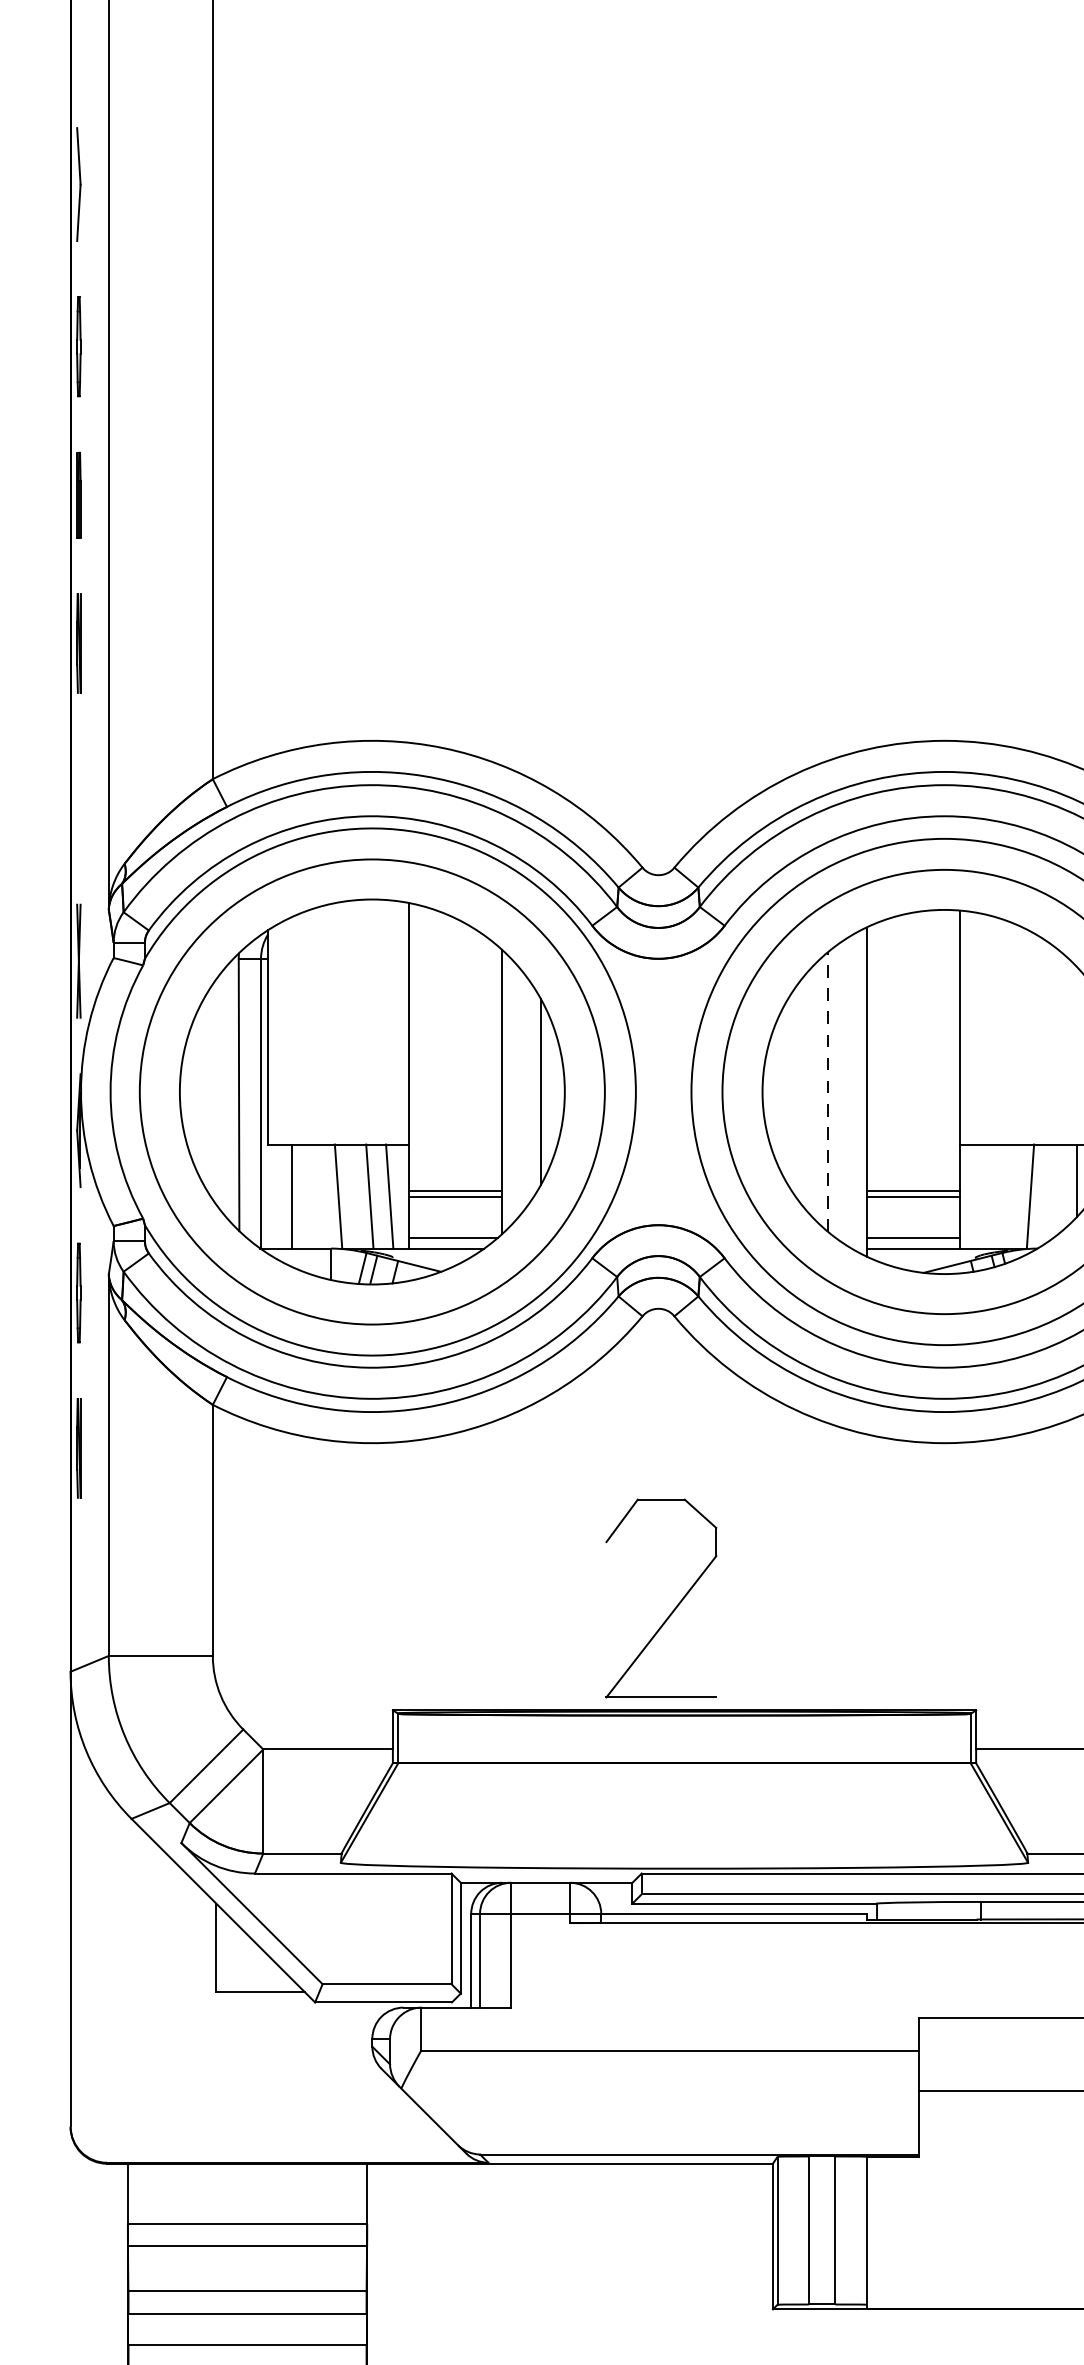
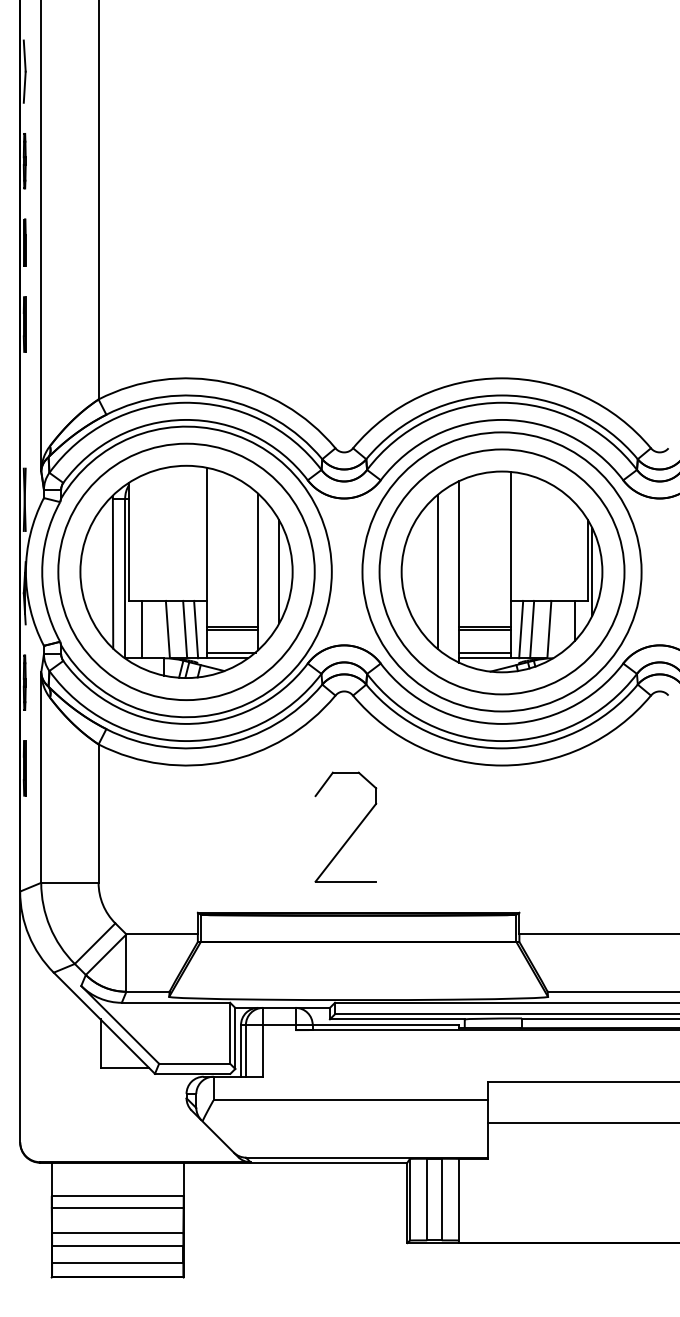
line: (827, 1091) -> (437, 571), dashed -> solid
line: (979, 1196) -> (521, 629), added
line: (999, 1196) -> (532, 629), added
part: (673, 1608) -> (352, 832), moved

